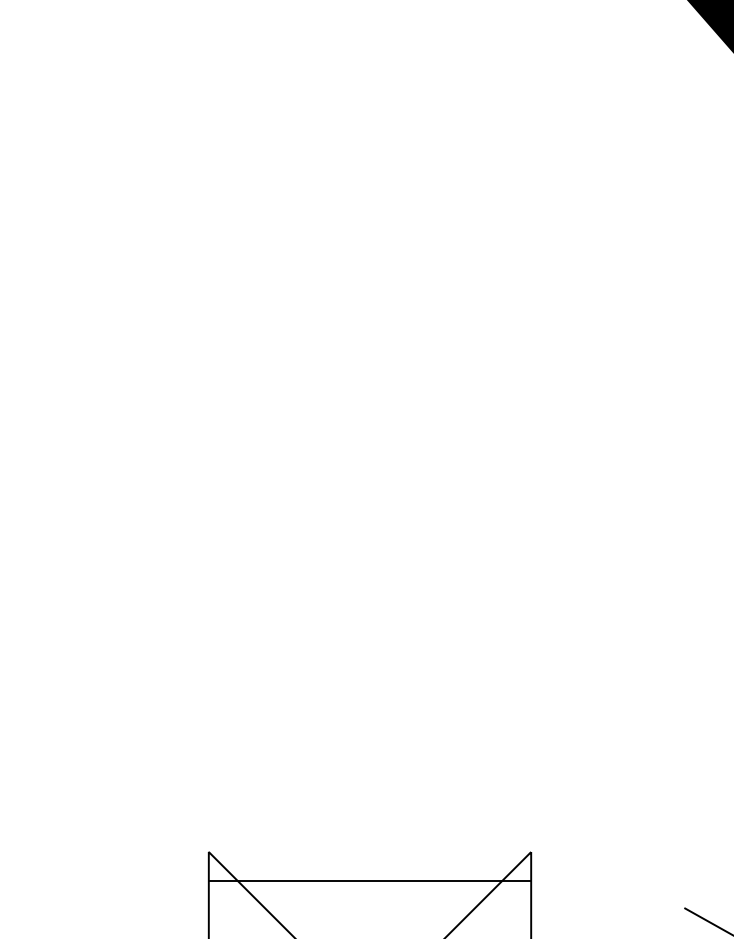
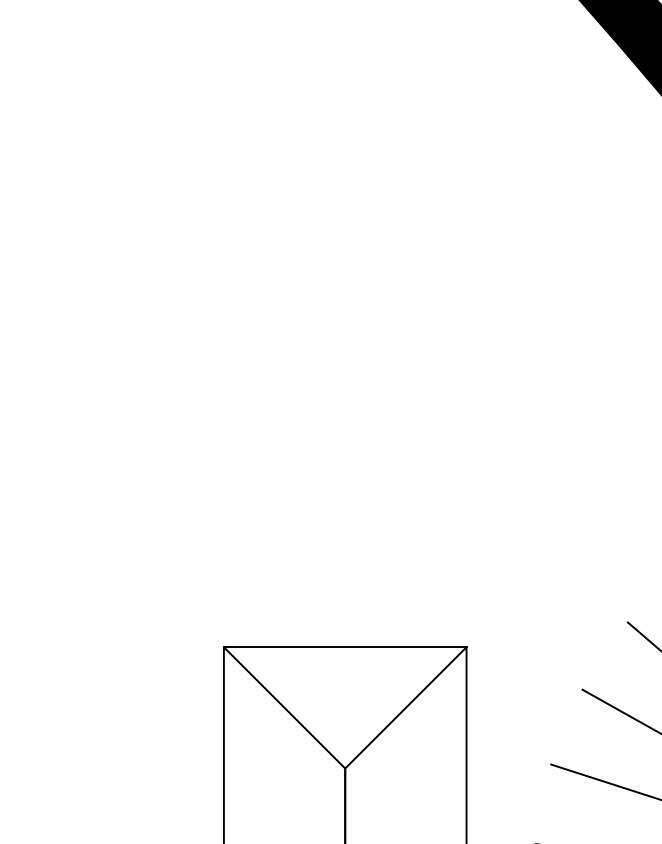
line: (369, 881) -> (344, 647), moved

